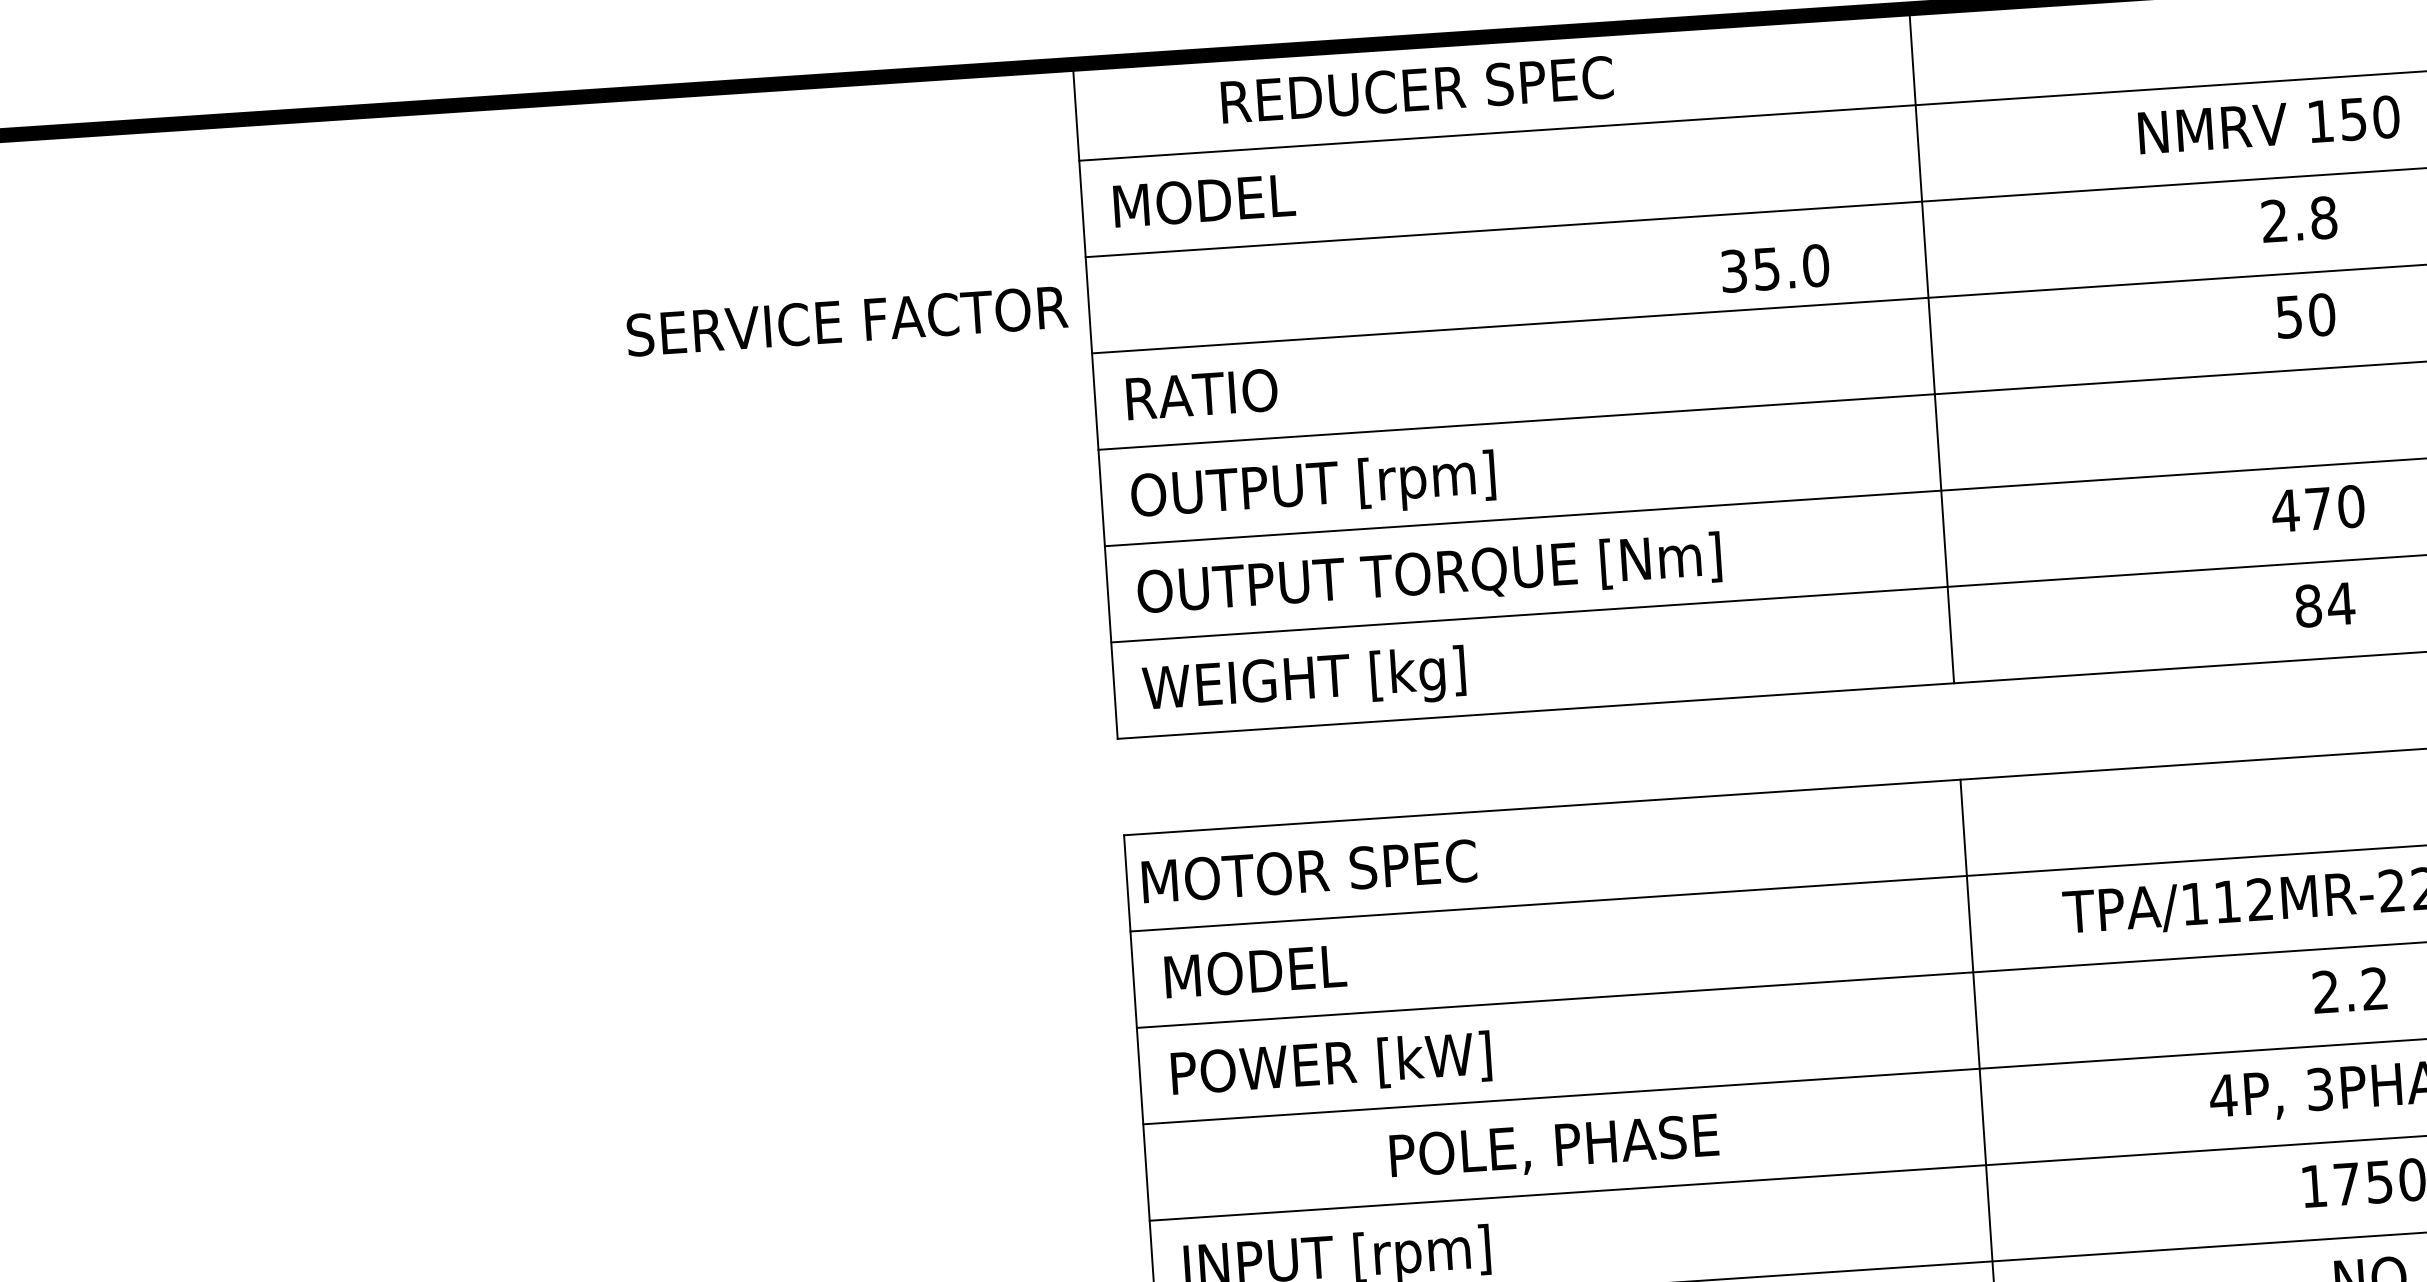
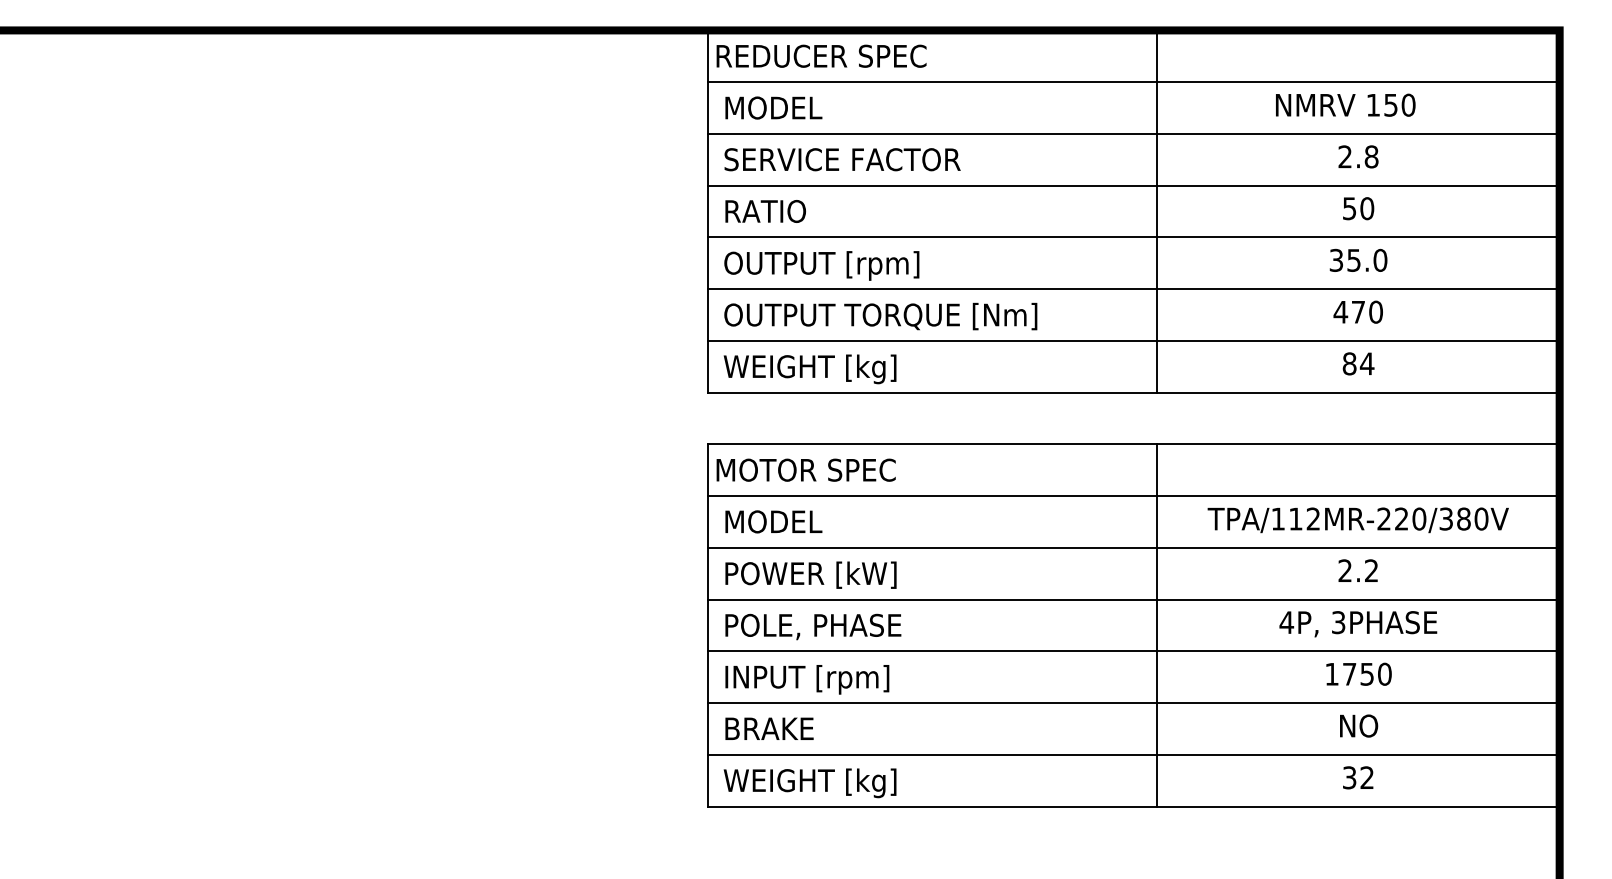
text: (1417, 88) -> (821, 55), moved
text: (1774, 266) -> (1358, 259), moved
text: (847, 320) -> (842, 159), moved
text: (1554, 1147) -> (813, 626), moved

